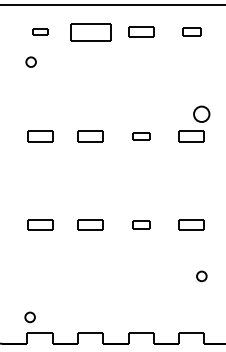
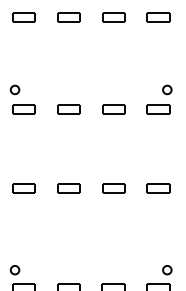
part: (40, 31) -> (24, 16), size x1.67
part: (90, 31) -> (68, 16), size x0.62
part: (191, 31) -> (158, 16), size x1.43
part: (30, 61) -> (14, 89), moved
part: (201, 113) -> (167, 89), size x0.62
part: (141, 136) -> (113, 109), size x1.43
part: (141, 224) -> (113, 187), size x1.43
part: (201, 276) -> (167, 270), moved

